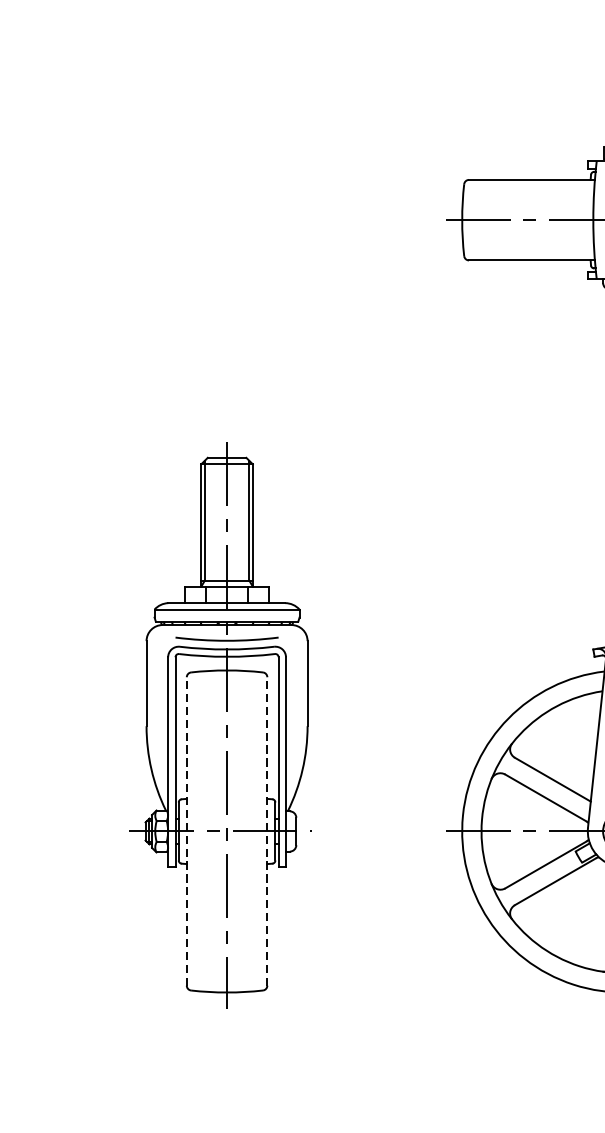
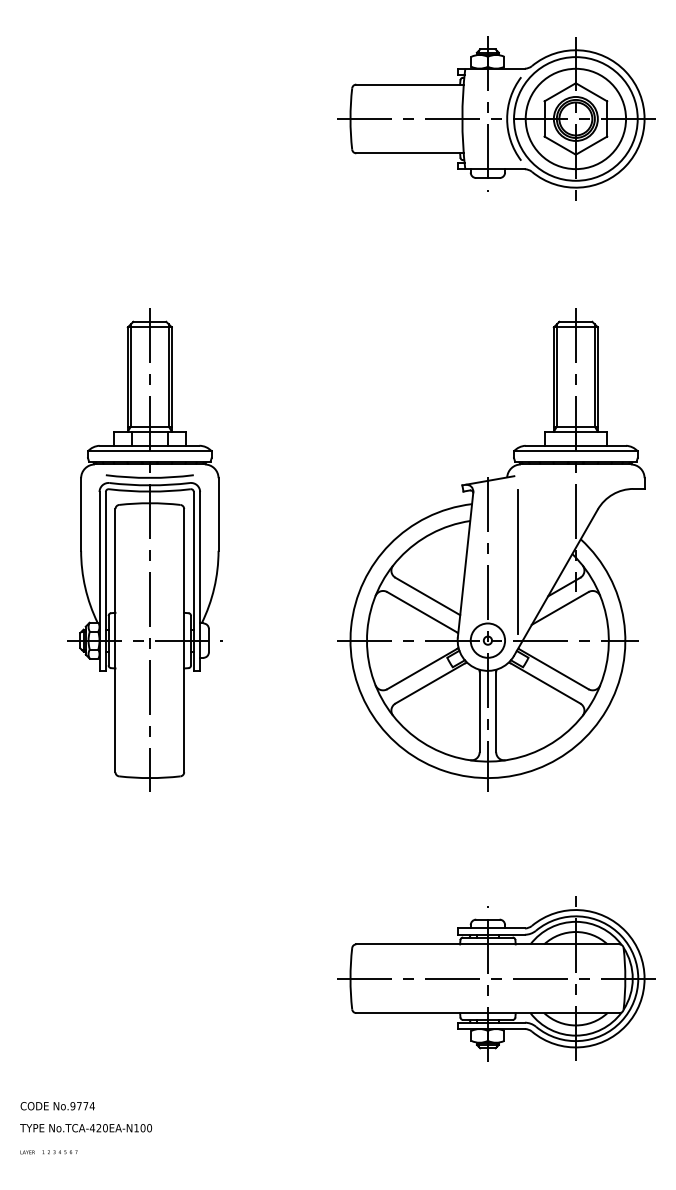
line: (186, 831) -> (115, 640), dashed -> solid
line: (267, 831) -> (184, 640), dashed -> solid

